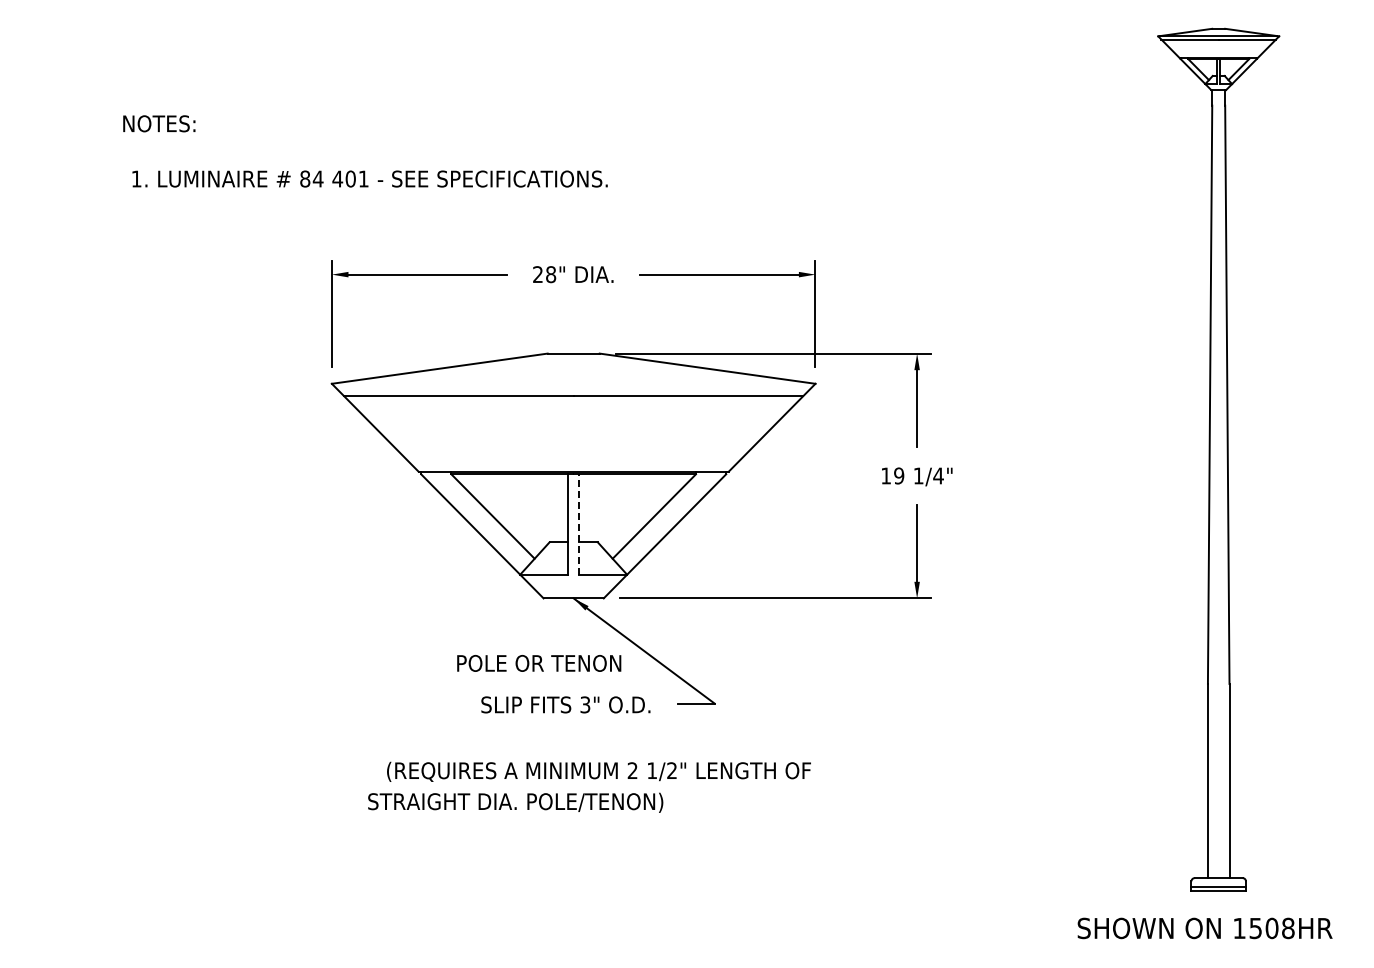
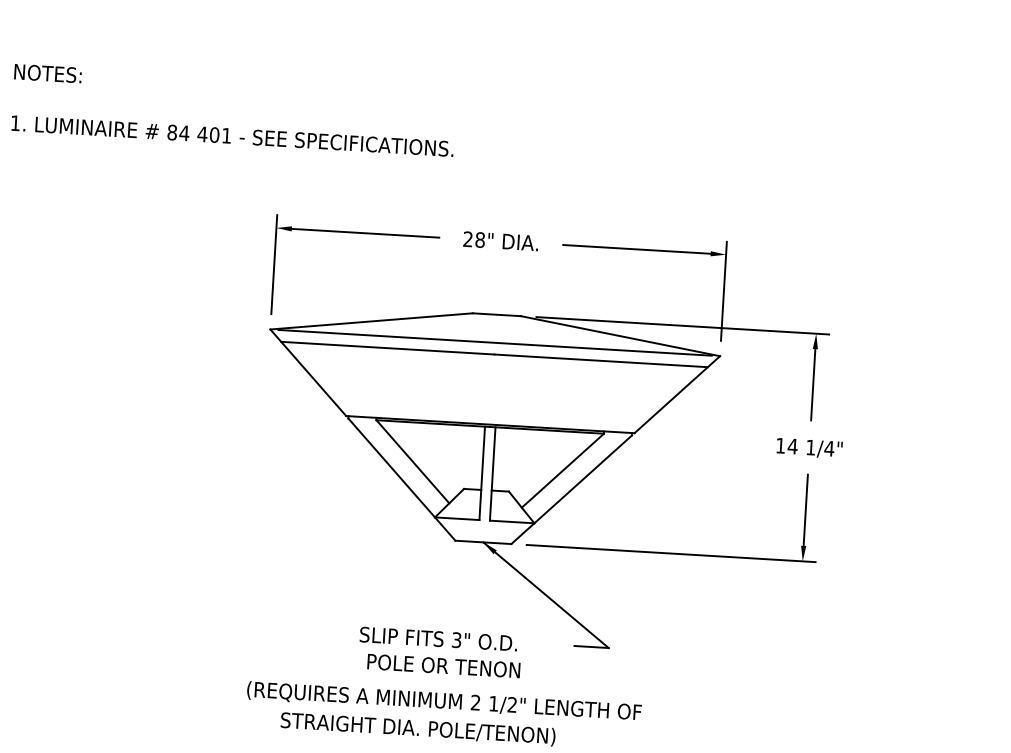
text: (159, 123) -> (48, 73), moved
text: (369, 178) -> (232, 135), moved
line: (573, 383) -> (495, 342), added
text: (898, 475) -> (792, 446), 19 -> 14
line: (579, 524) -> (492, 473), dashed -> solid
text: (539, 663) -> (444, 666), moved
text: (565, 704) -> (438, 638), moved
text: (598, 771) -> (443, 701), moved

